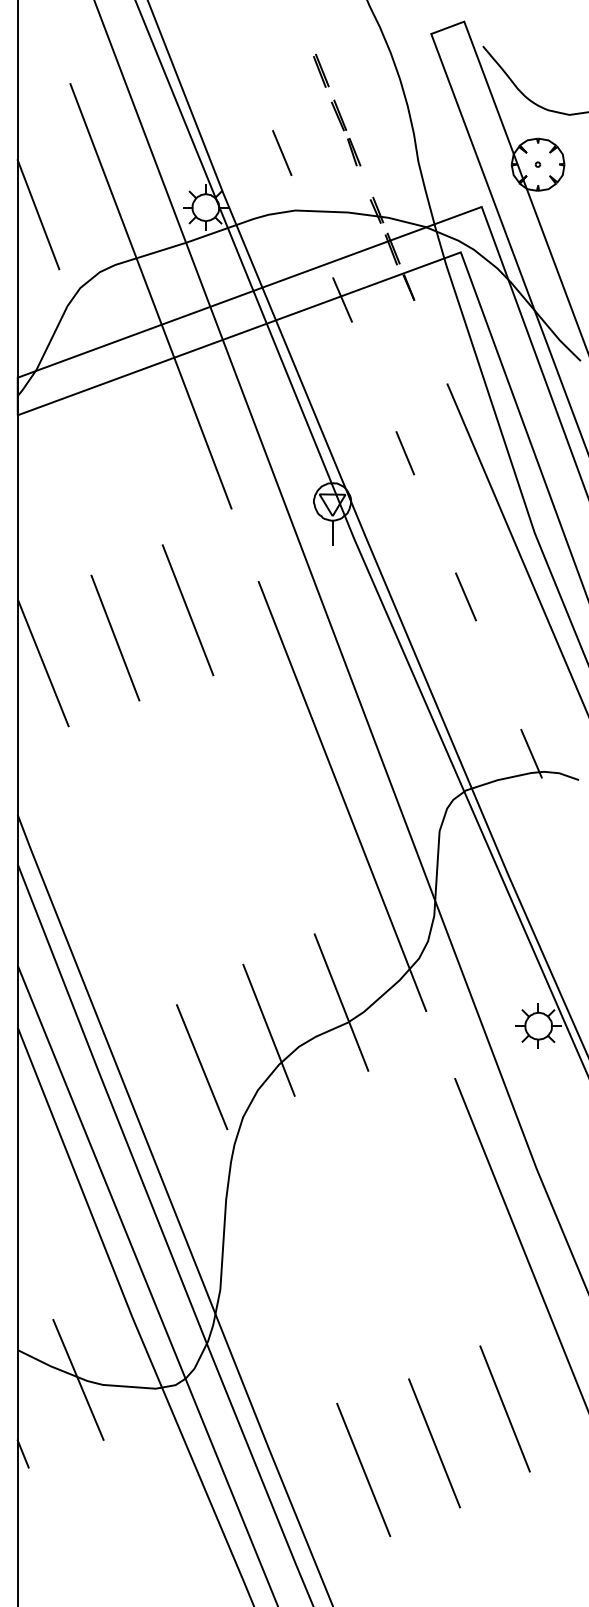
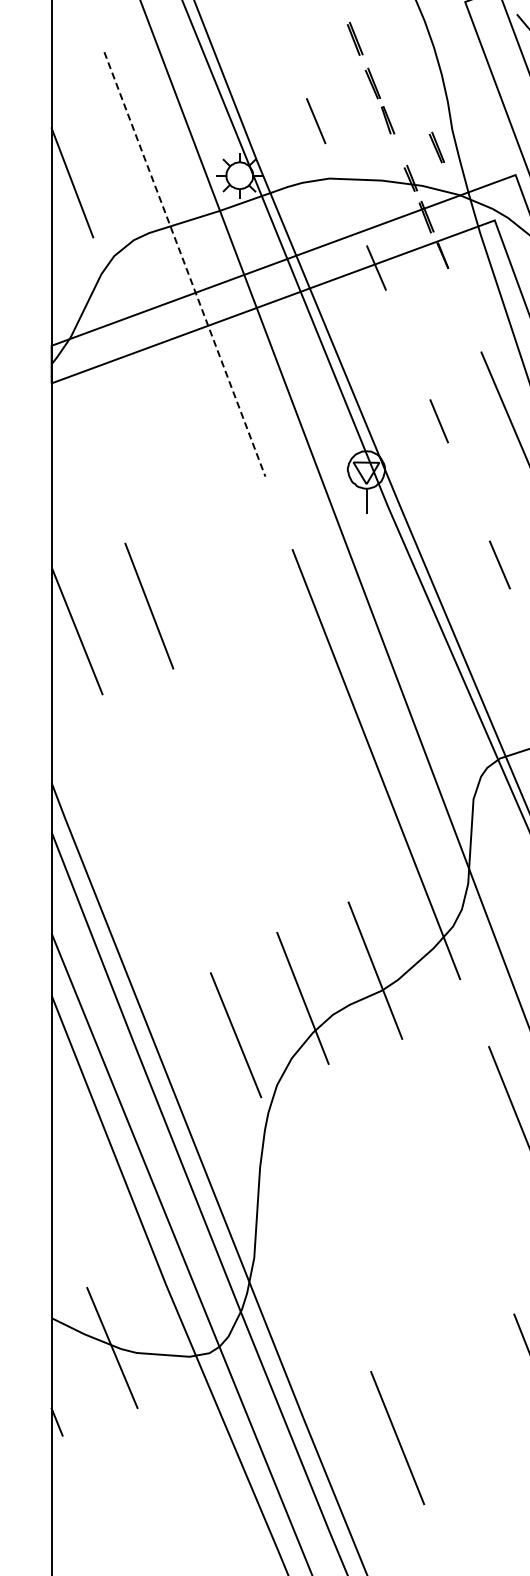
part: (402, 179) -> (436, 147), added
line: (150, 296) -> (184, 264), solid -> dashed
line: (187, 610) -> (221, 578), removed
line: (434, 1443) -> (468, 1411), removed

